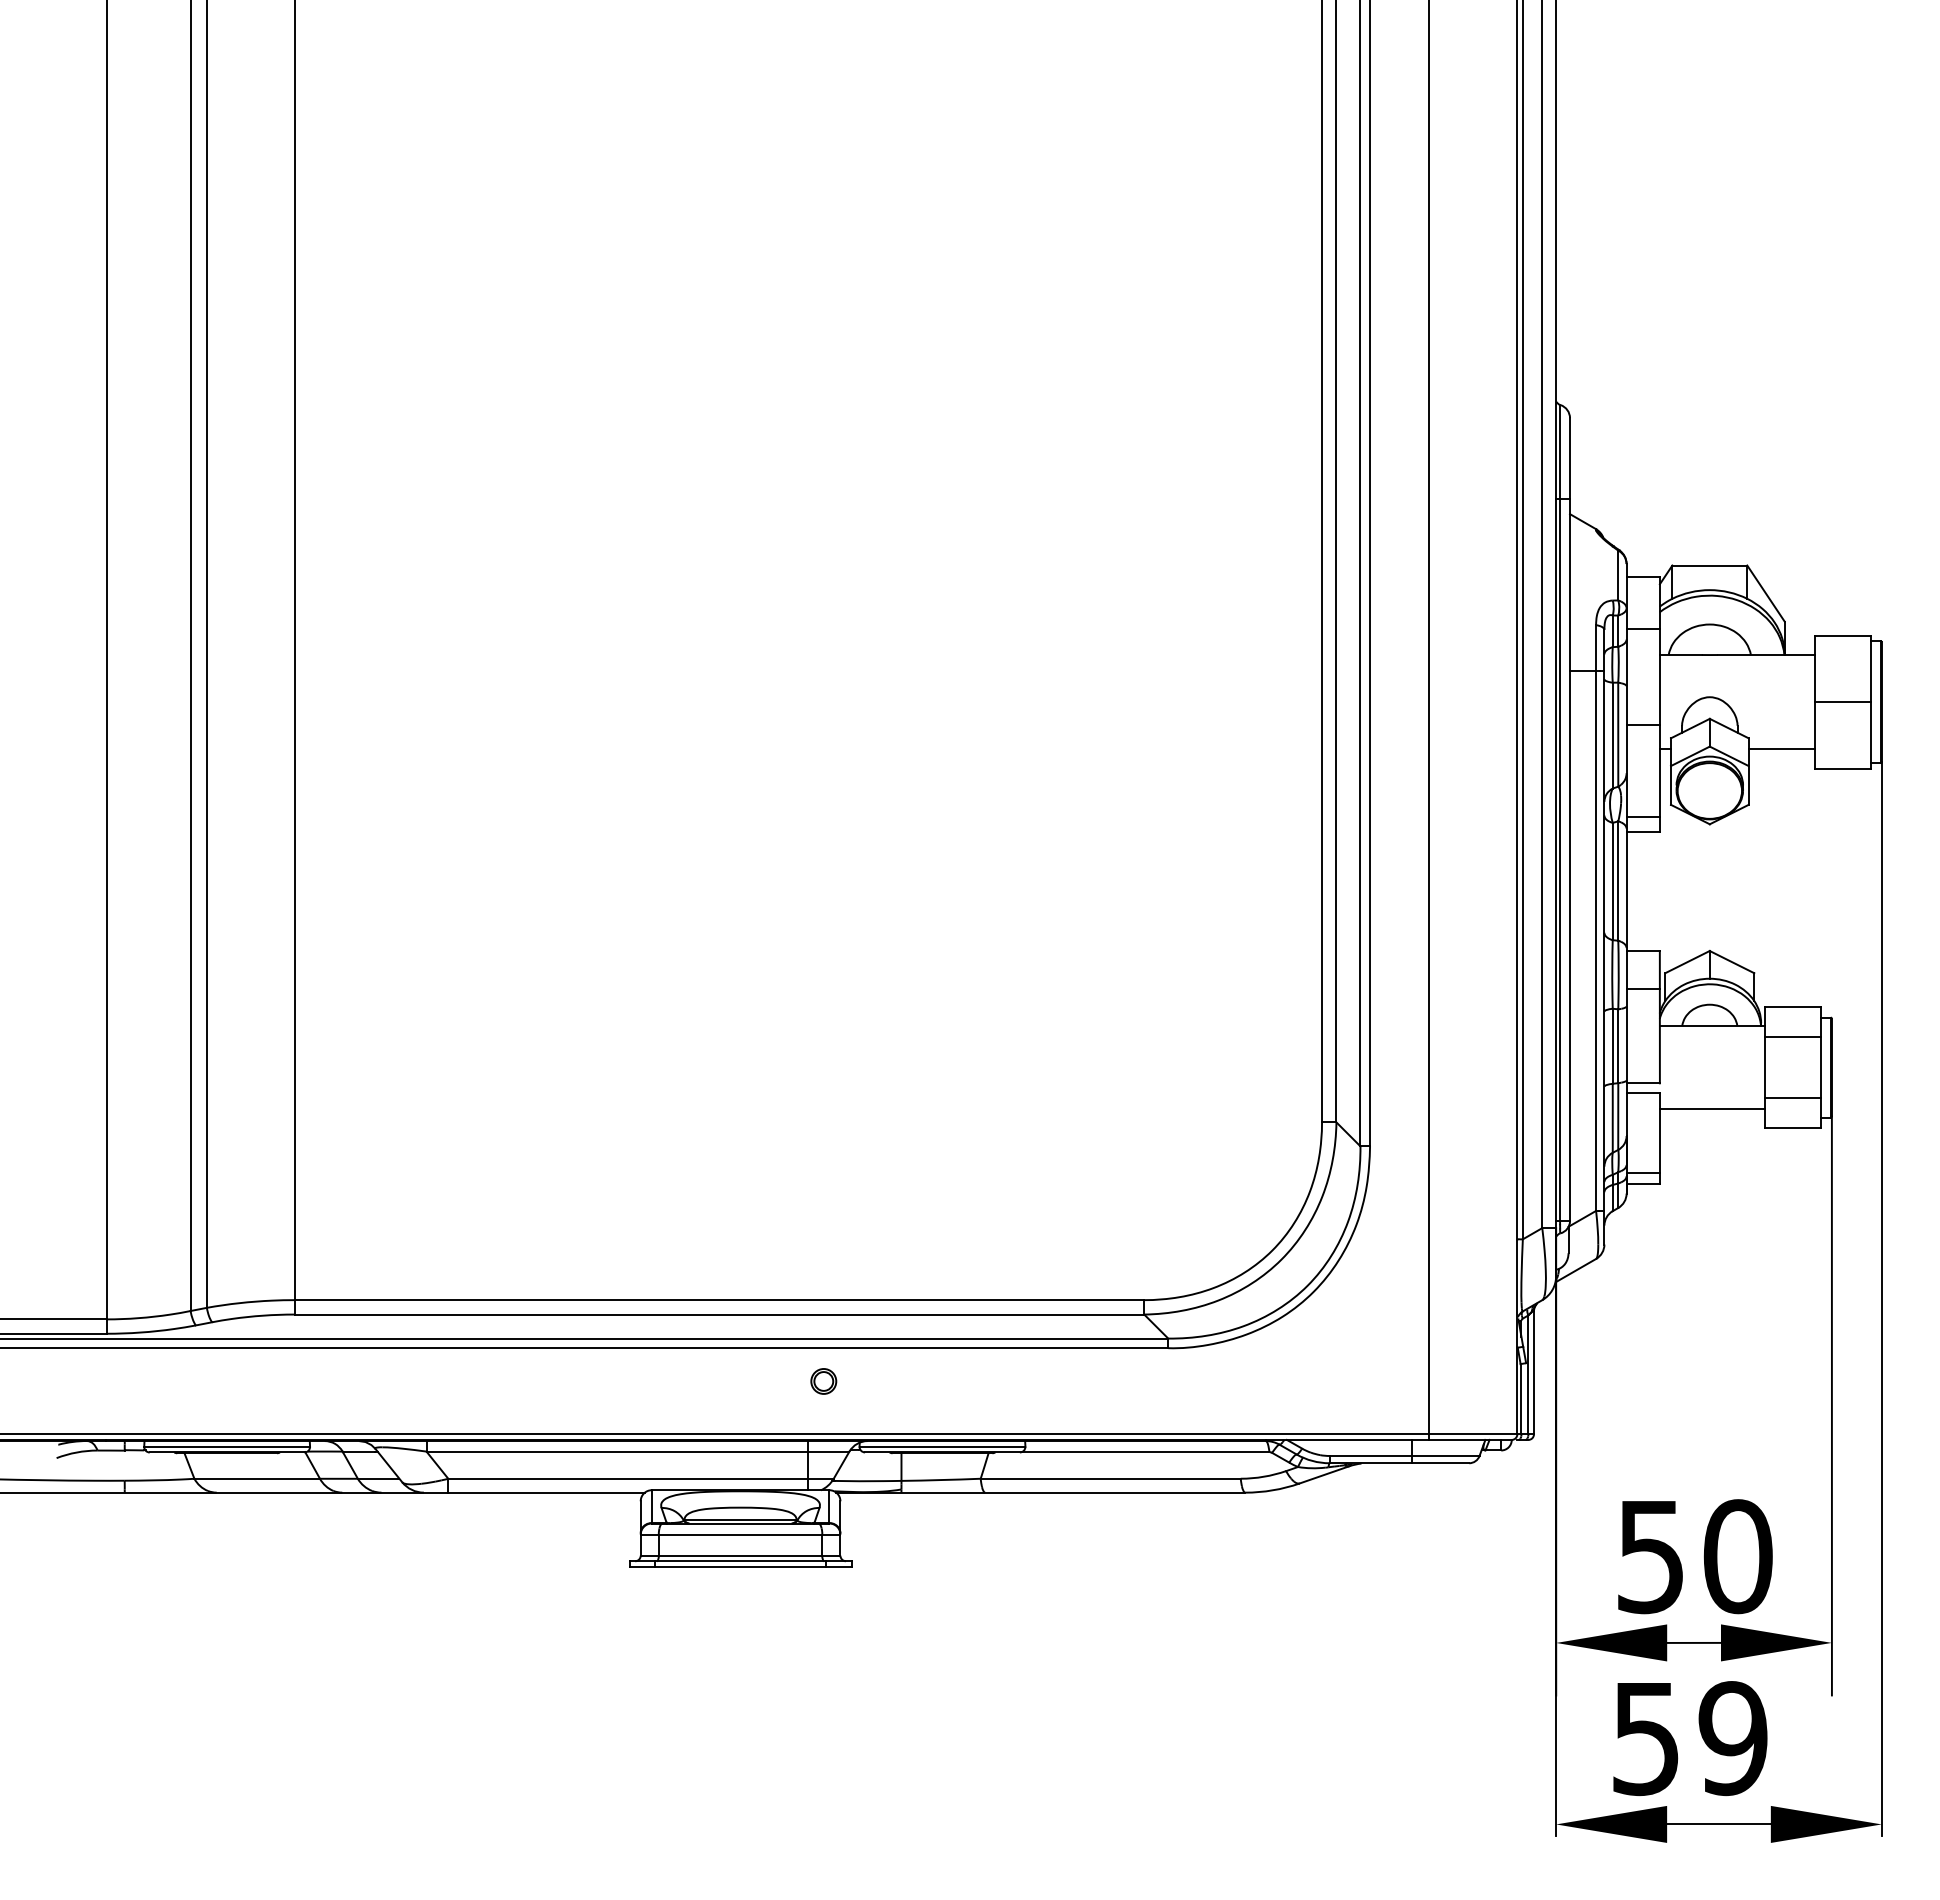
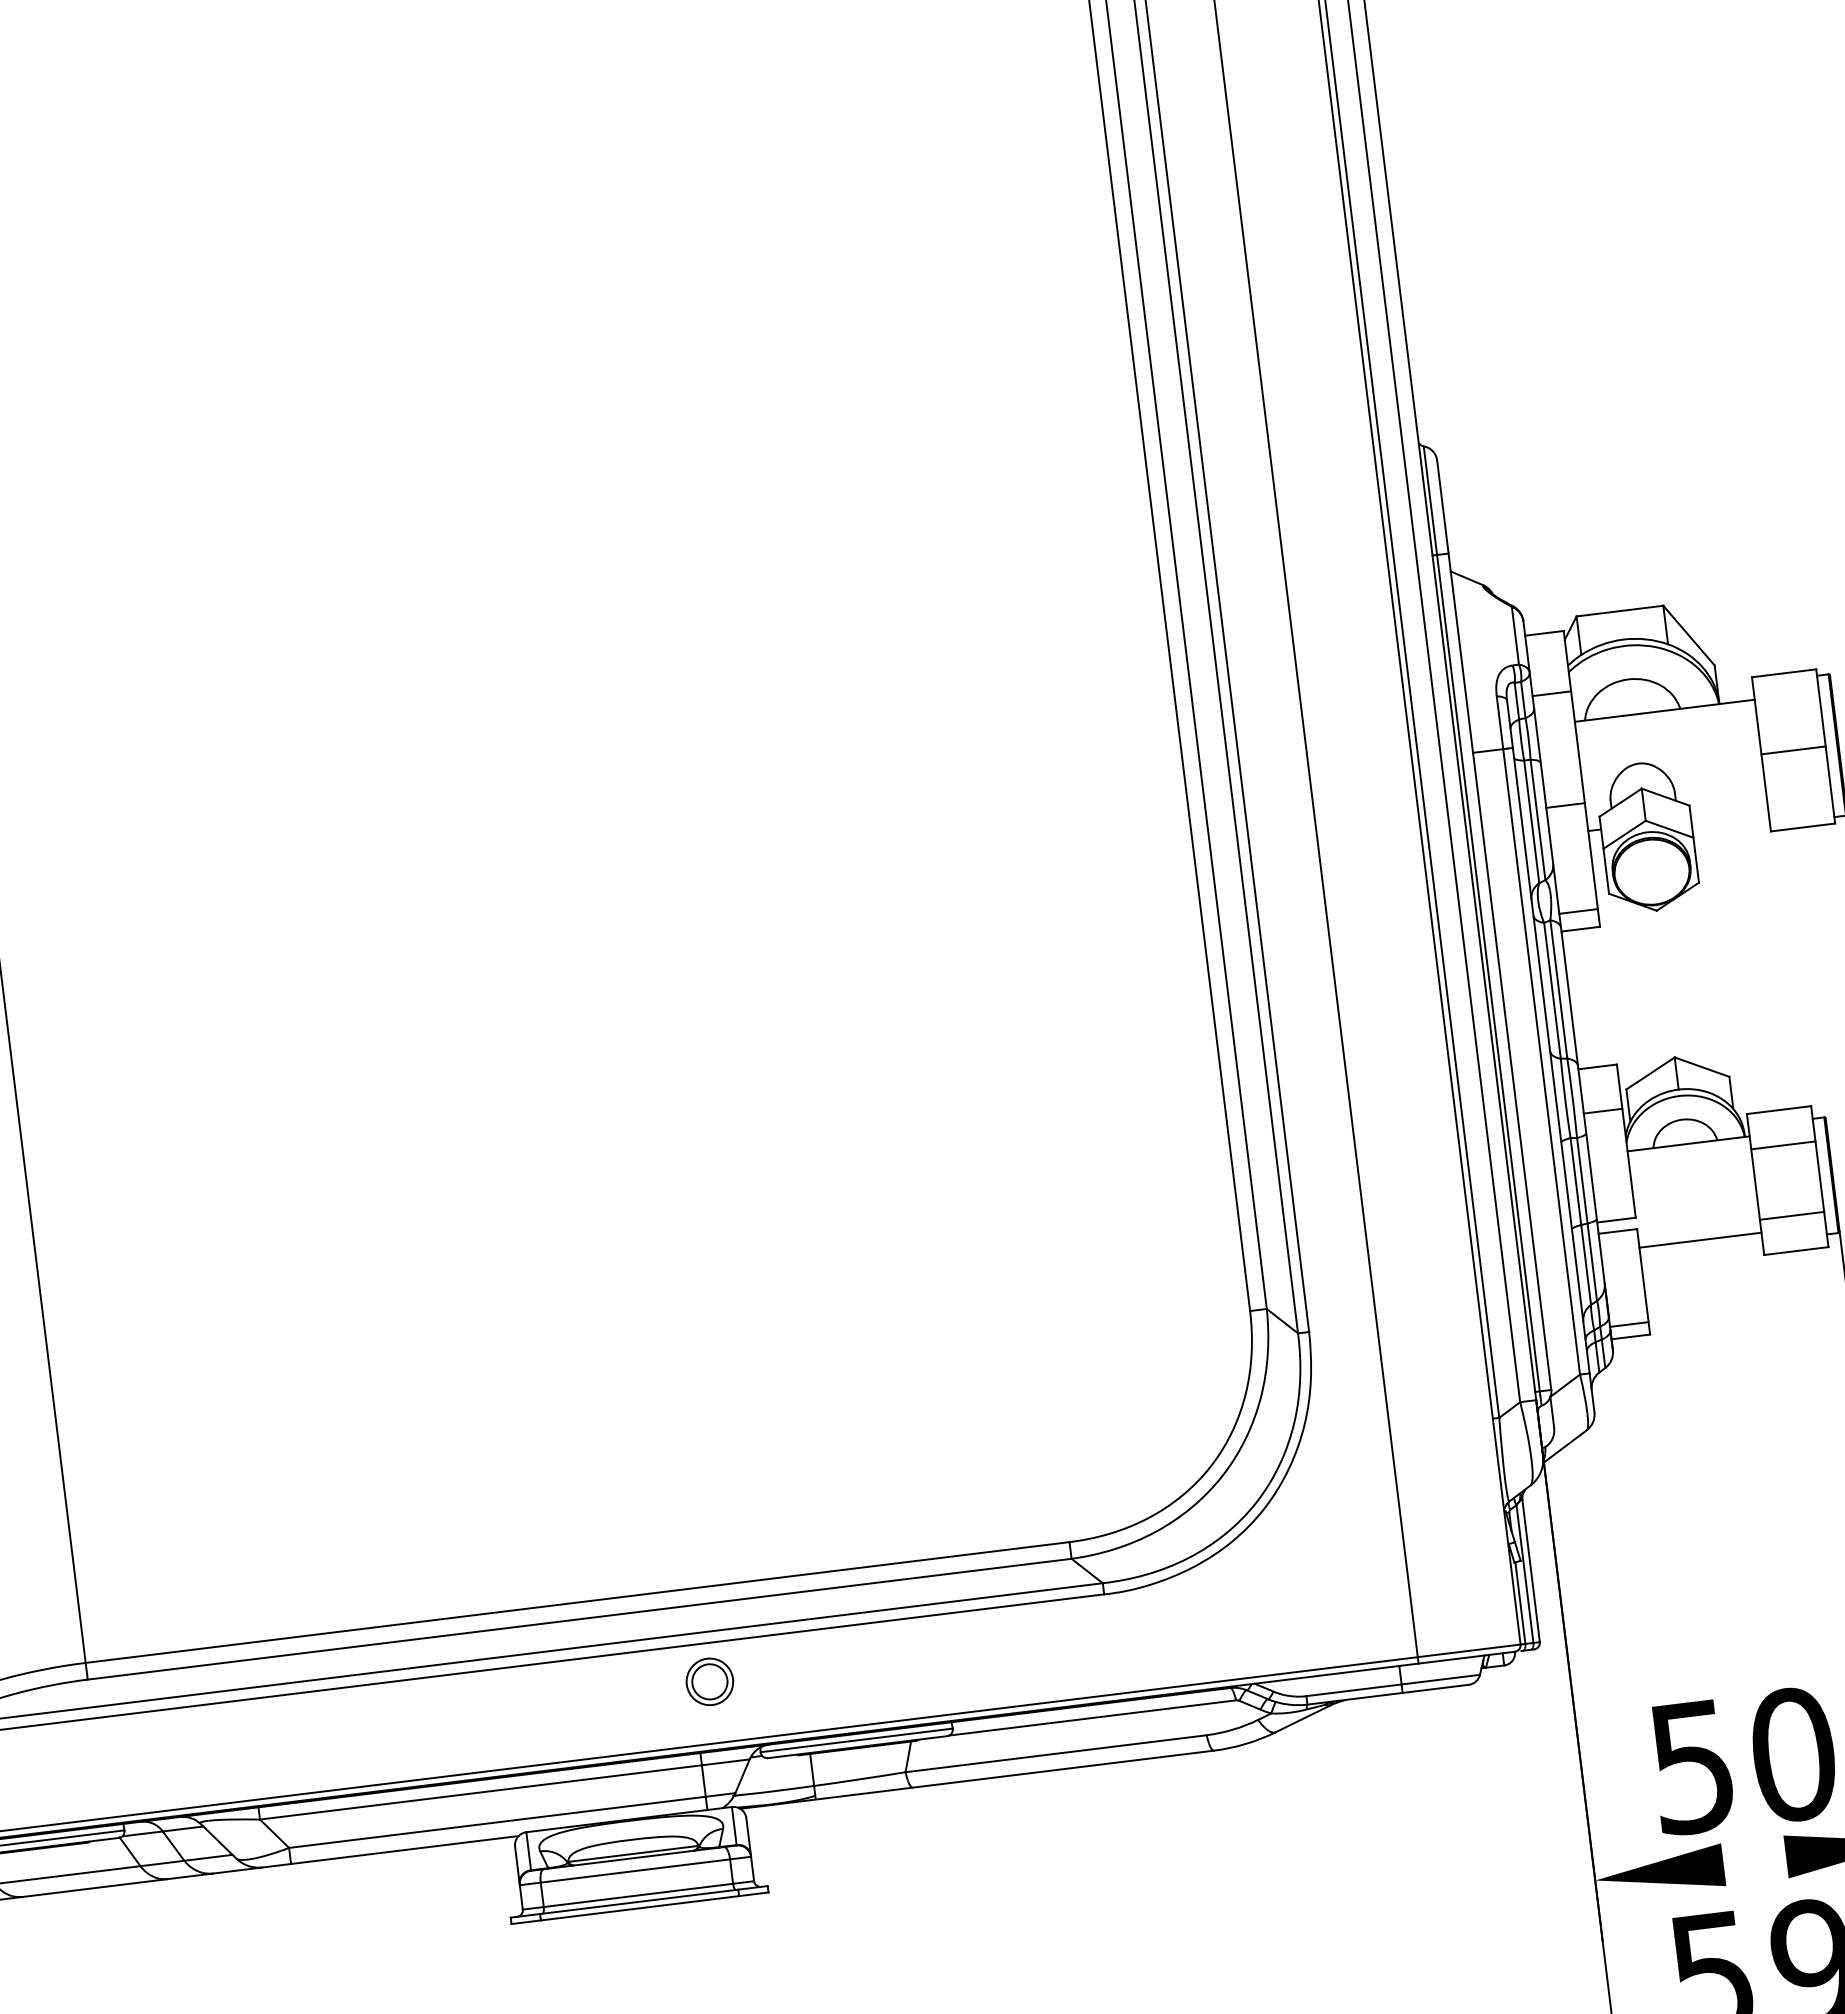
line: (1781, 749) -> (1729, 813), removed
part: (823, 1381) -> (709, 1681), size x1.6
line: (1693, 1642) -> (1754, 1860), removed

